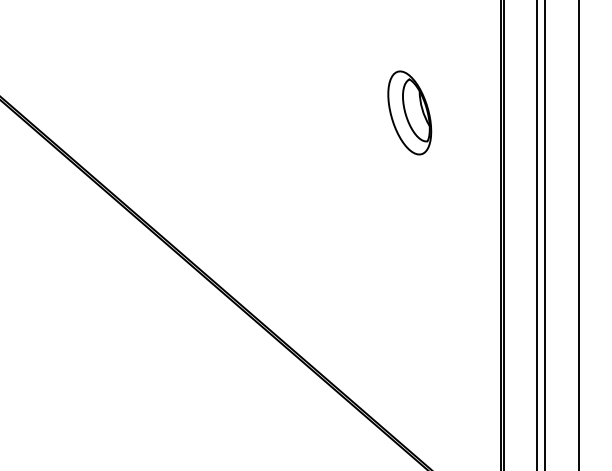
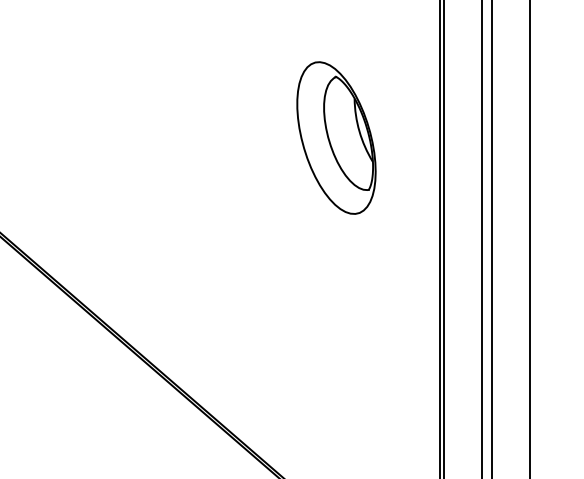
part: (409, 112) -> (336, 137), size x1.6

